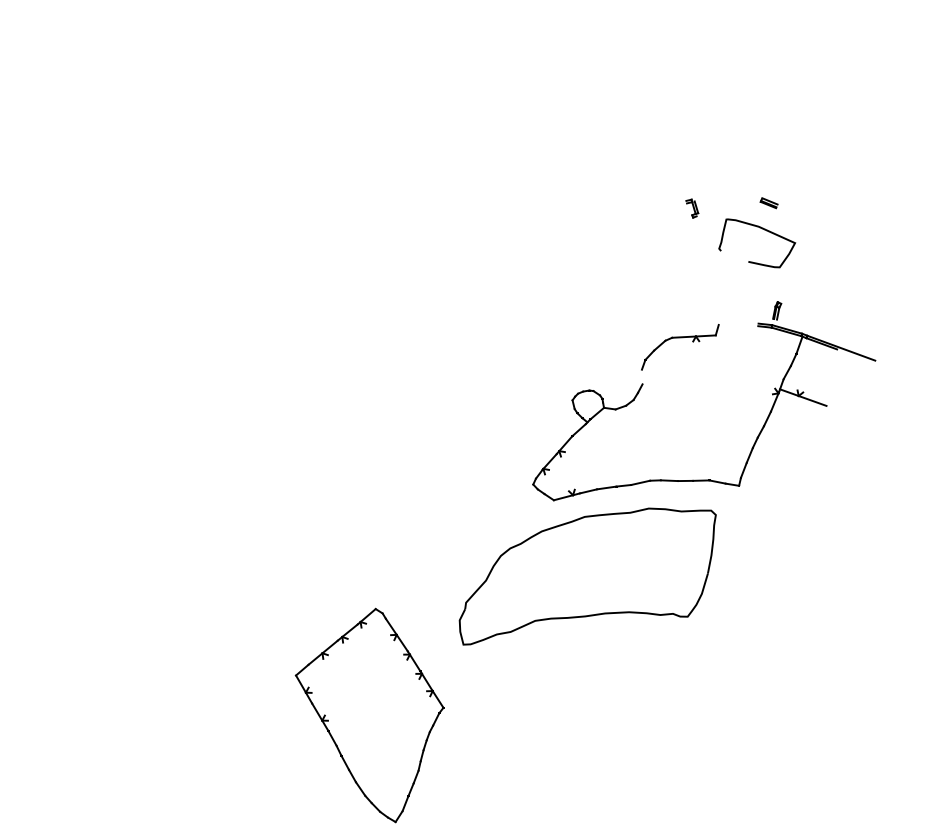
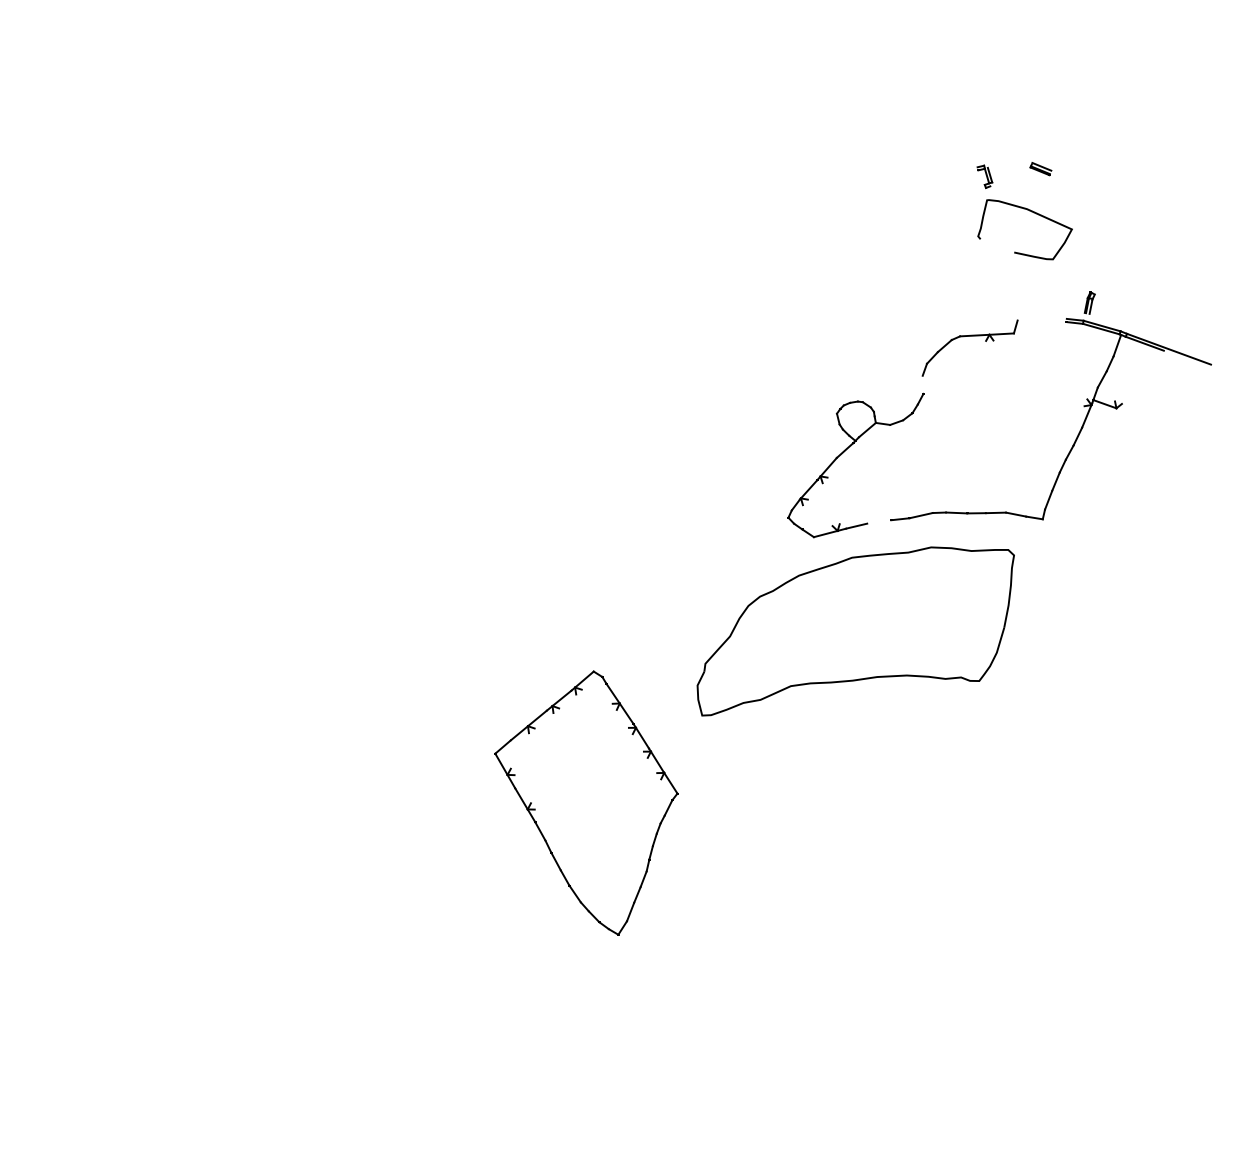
part: (768, 203) -> (1040, 169), moved
curve: (763, 230) -> (1033, 213), moved
line: (812, 401) -> (1133, 414), removed
line: (606, 487) -> (879, 521), removed

